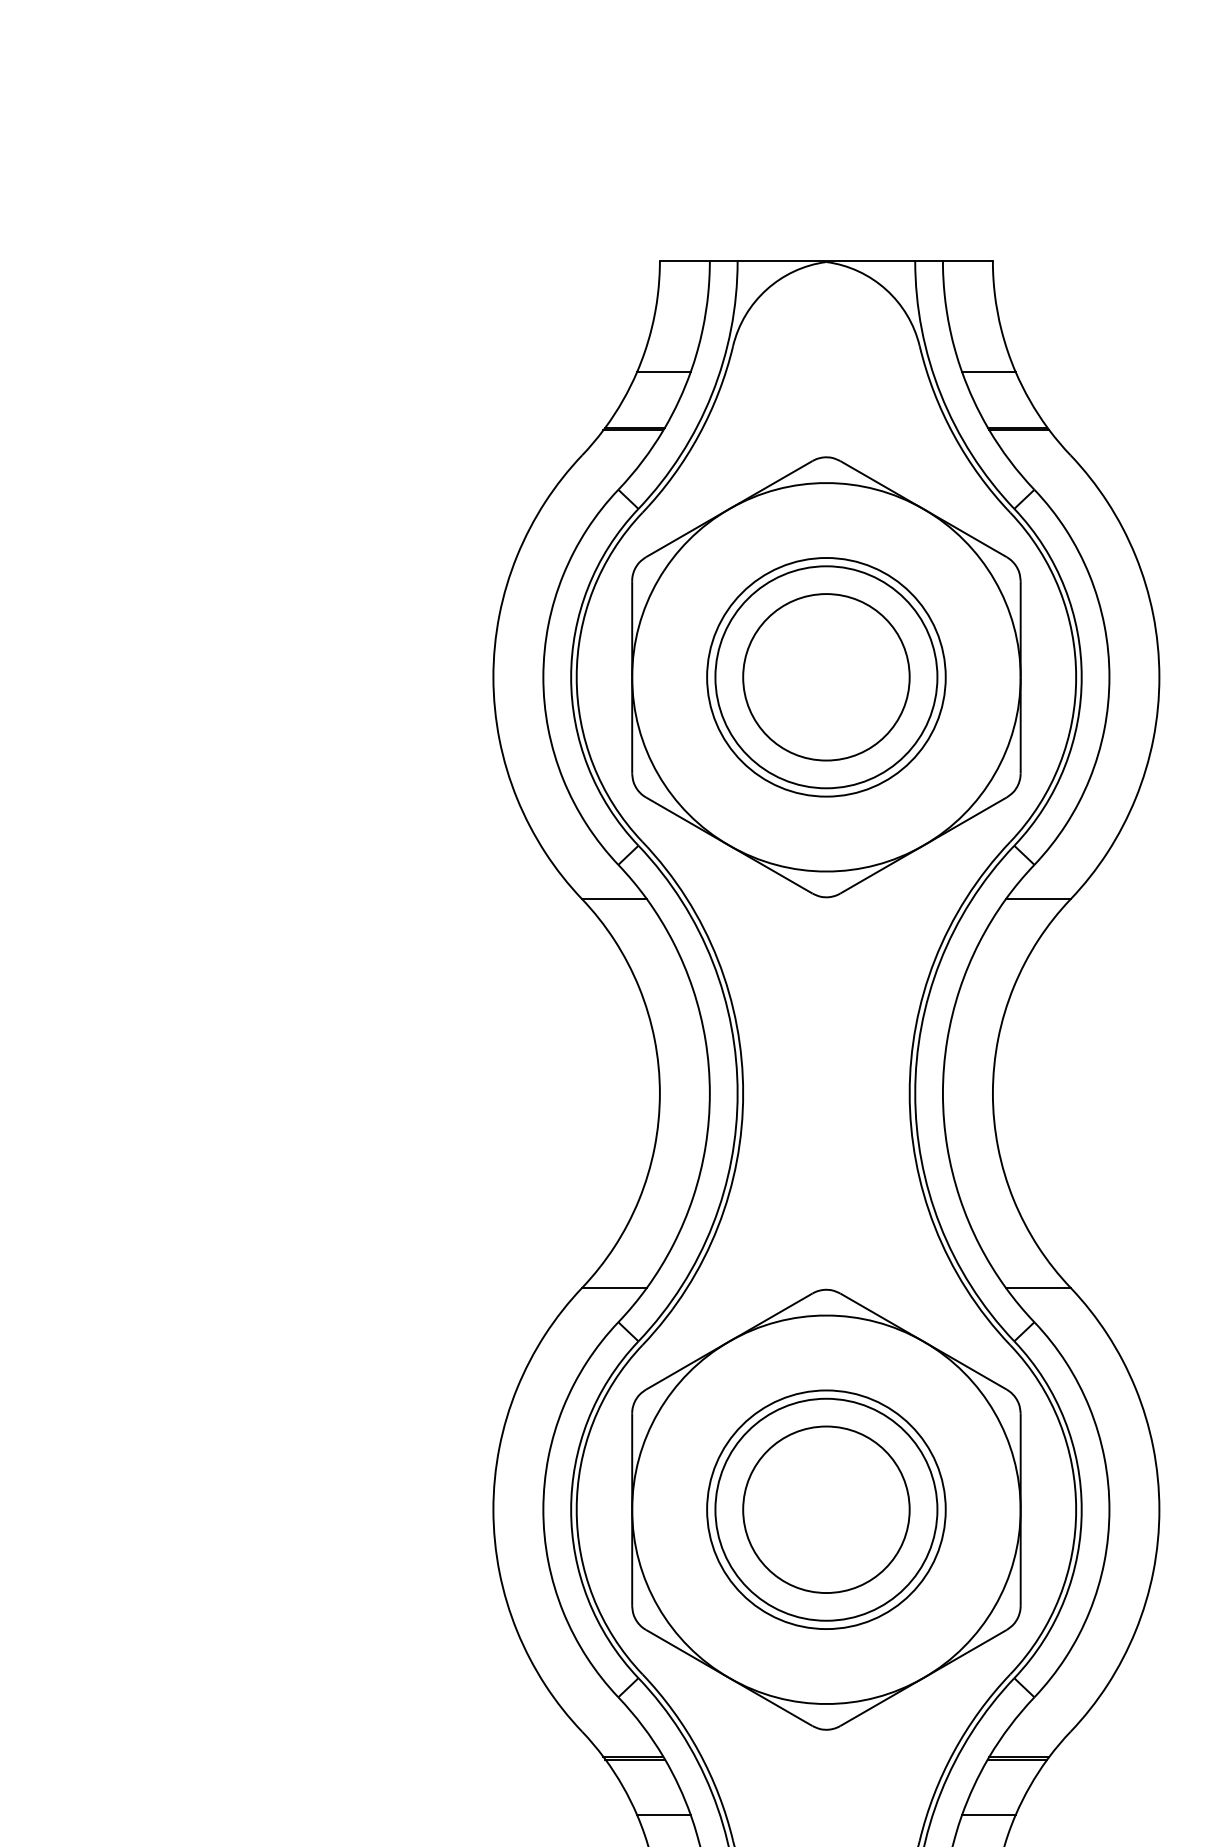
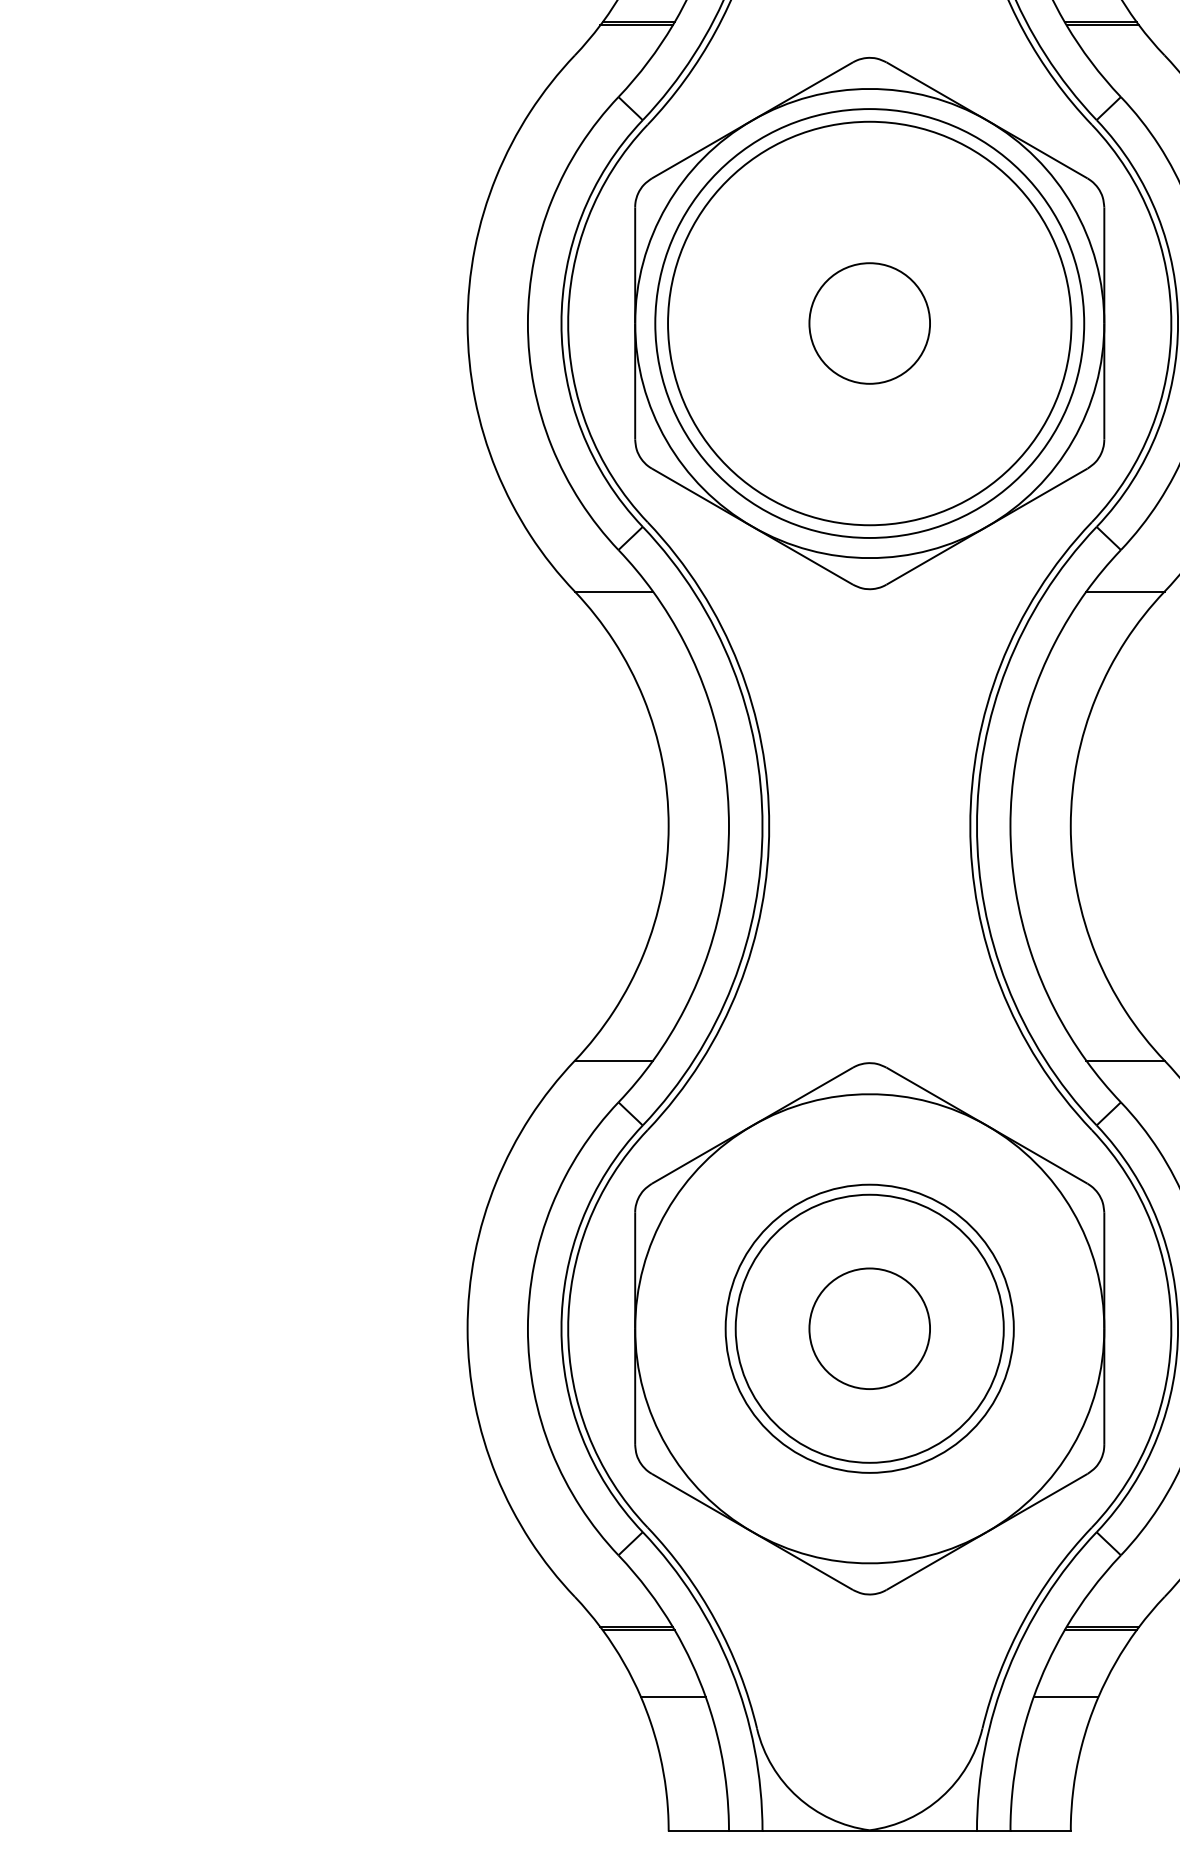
circle: (826, 676) -> (869, 322), size x1.4
circle: (826, 677) -> (869, 323), size x0.6
circle: (826, 677) -> (869, 323), size x1.6
circle: (826, 1509) -> (869, 1328), size x0.6

